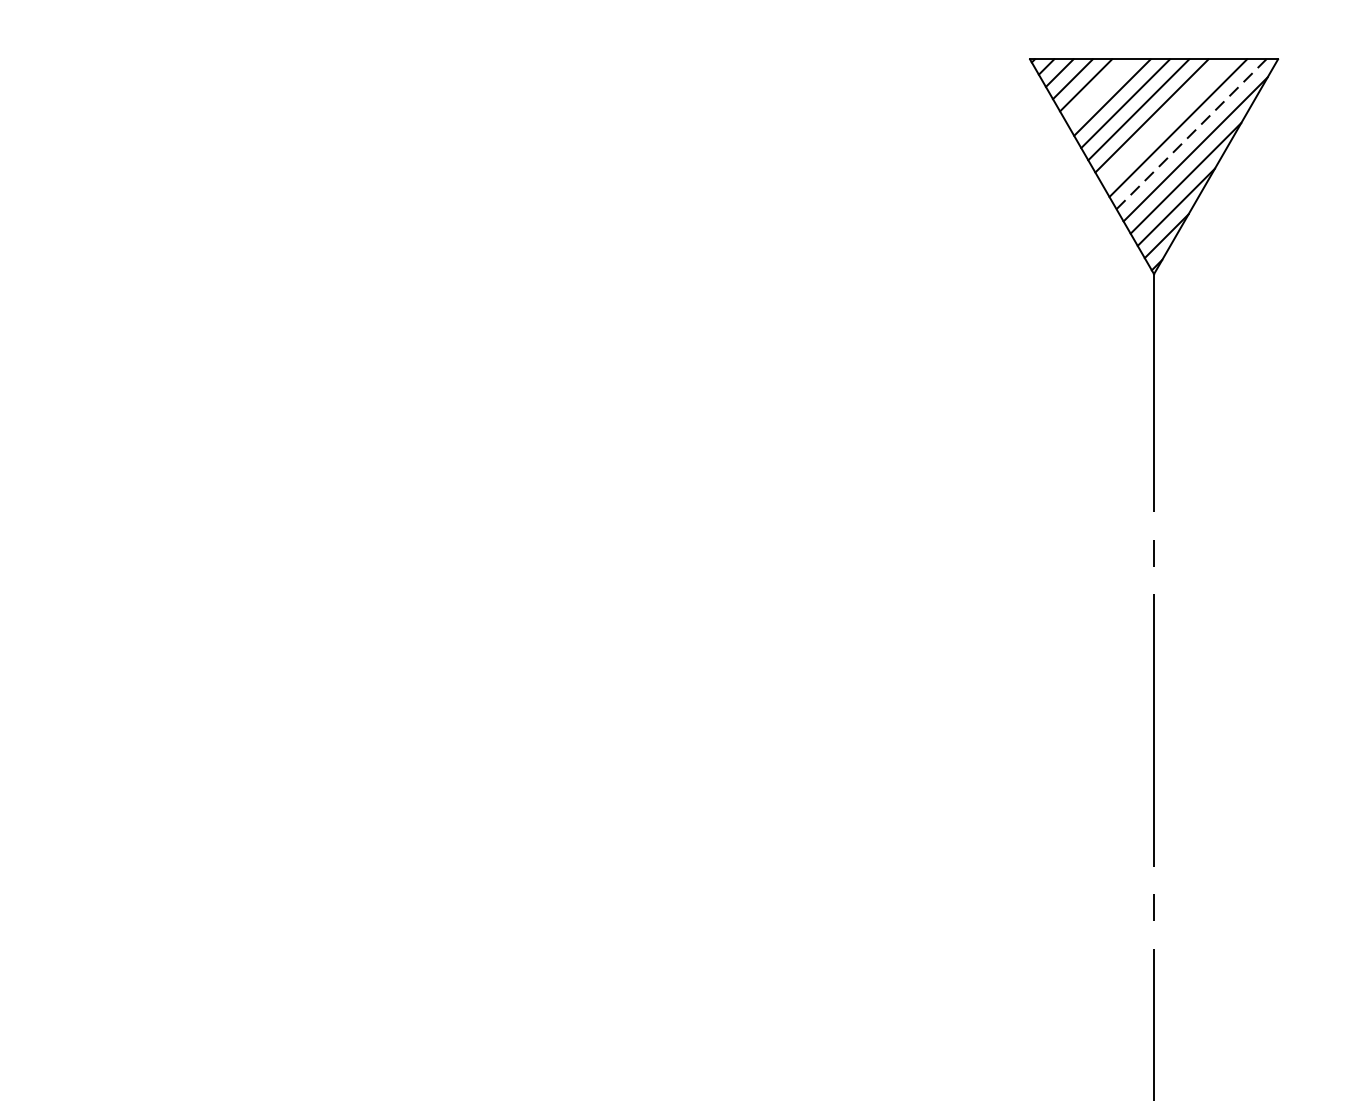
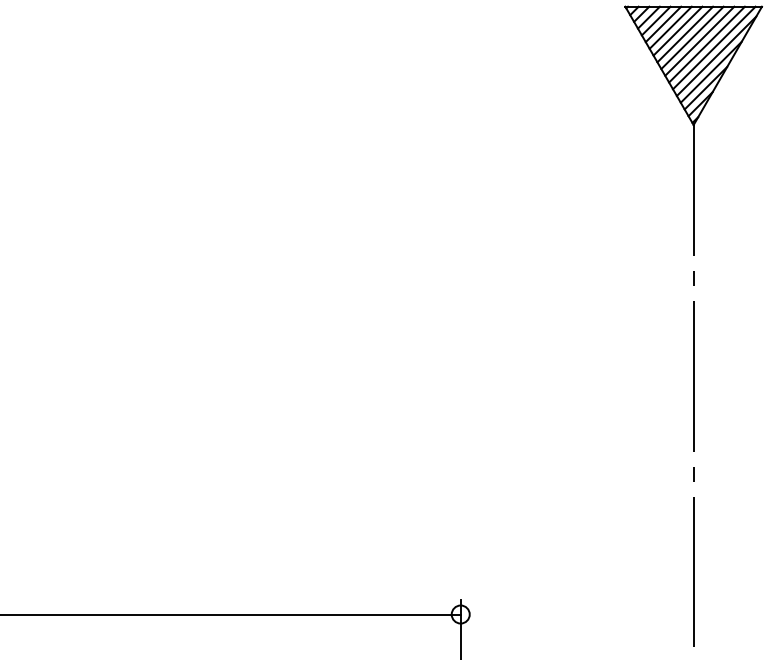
line: (1099, 91) -> (663, 24), added
line: (1164, 120) -> (699, 40), added
line: (1191, 133) -> (714, 47), dashed -> solid

